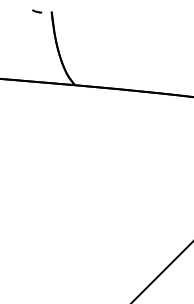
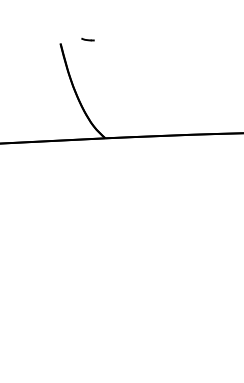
part: (37, 11) -> (88, 39), moved

